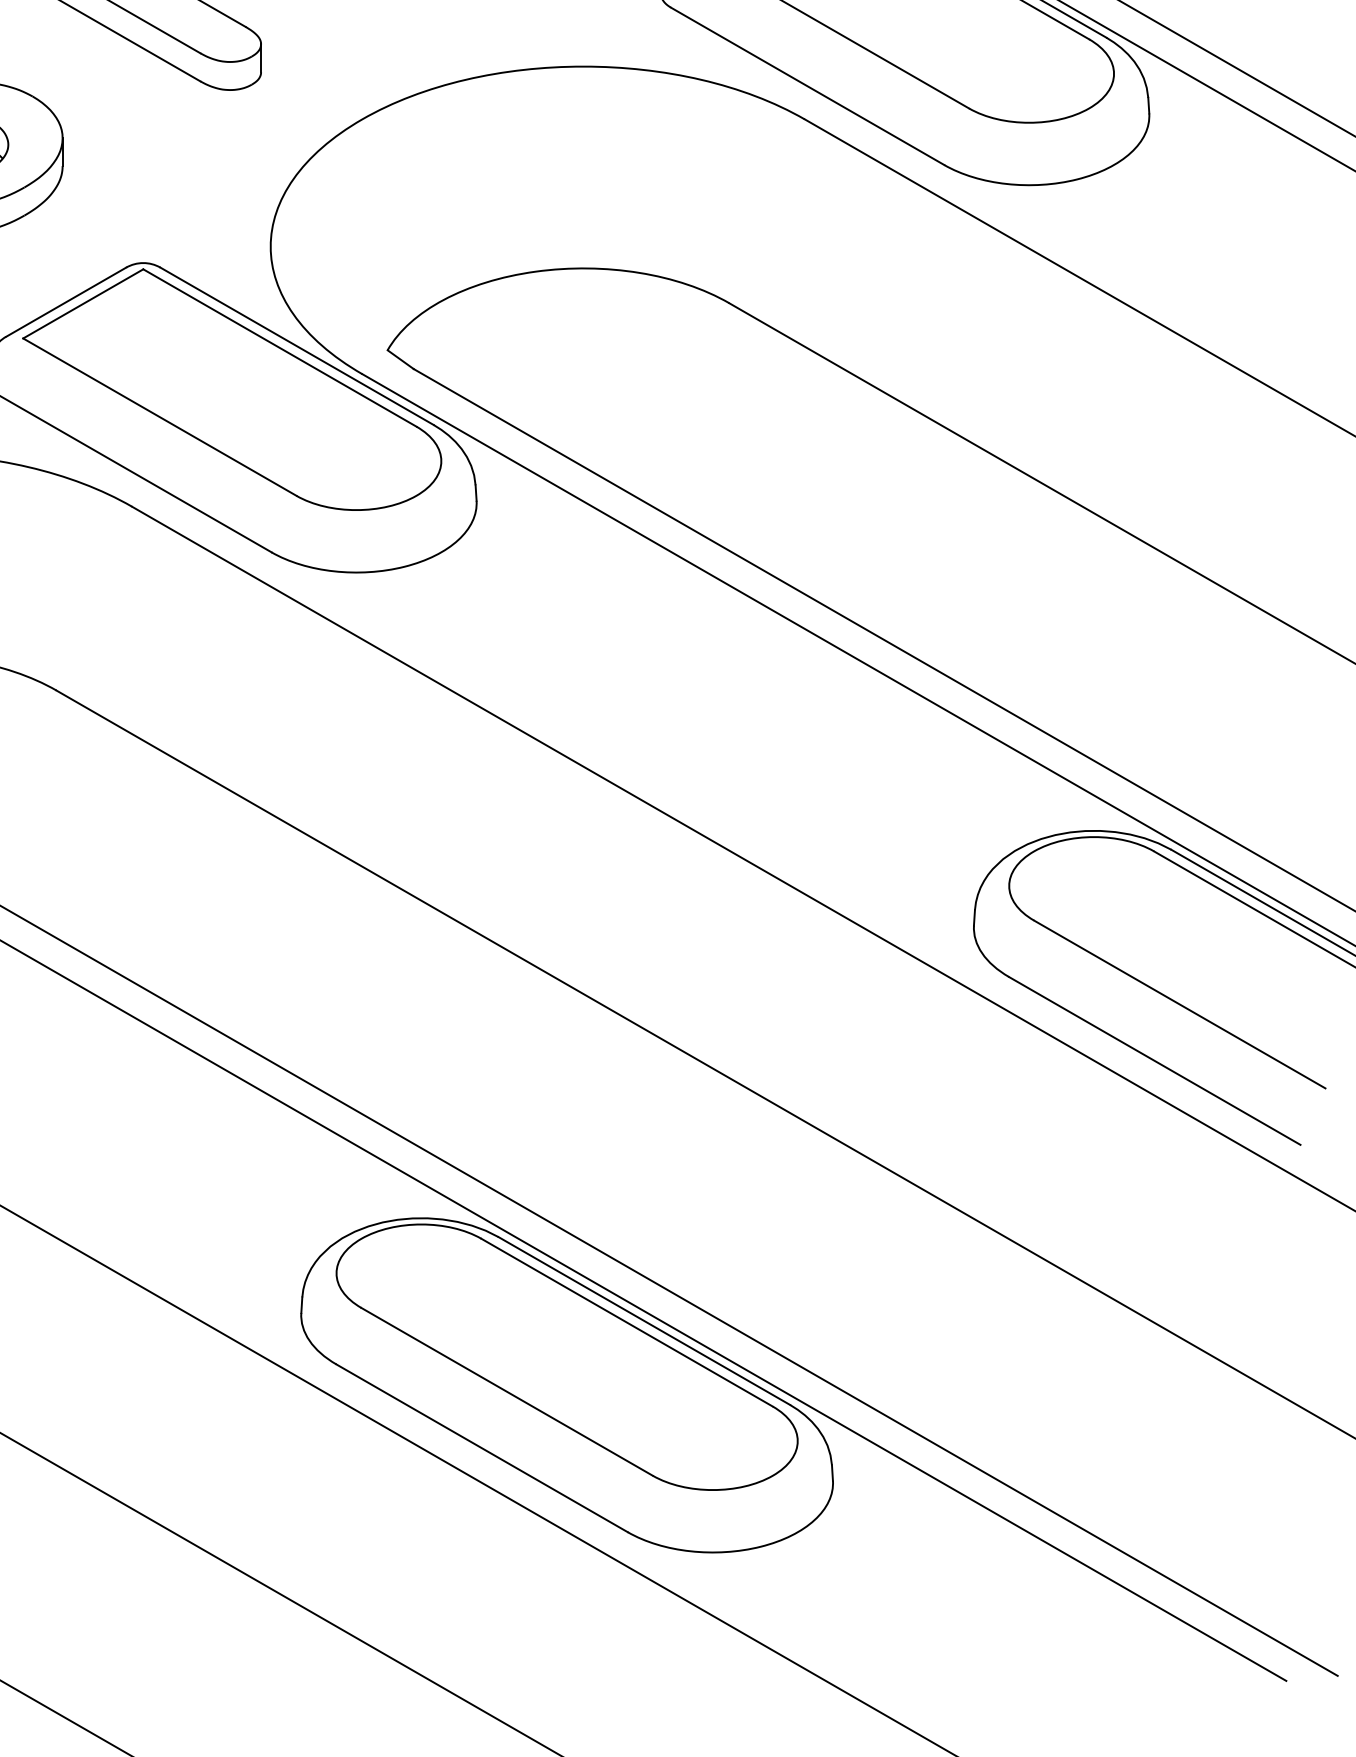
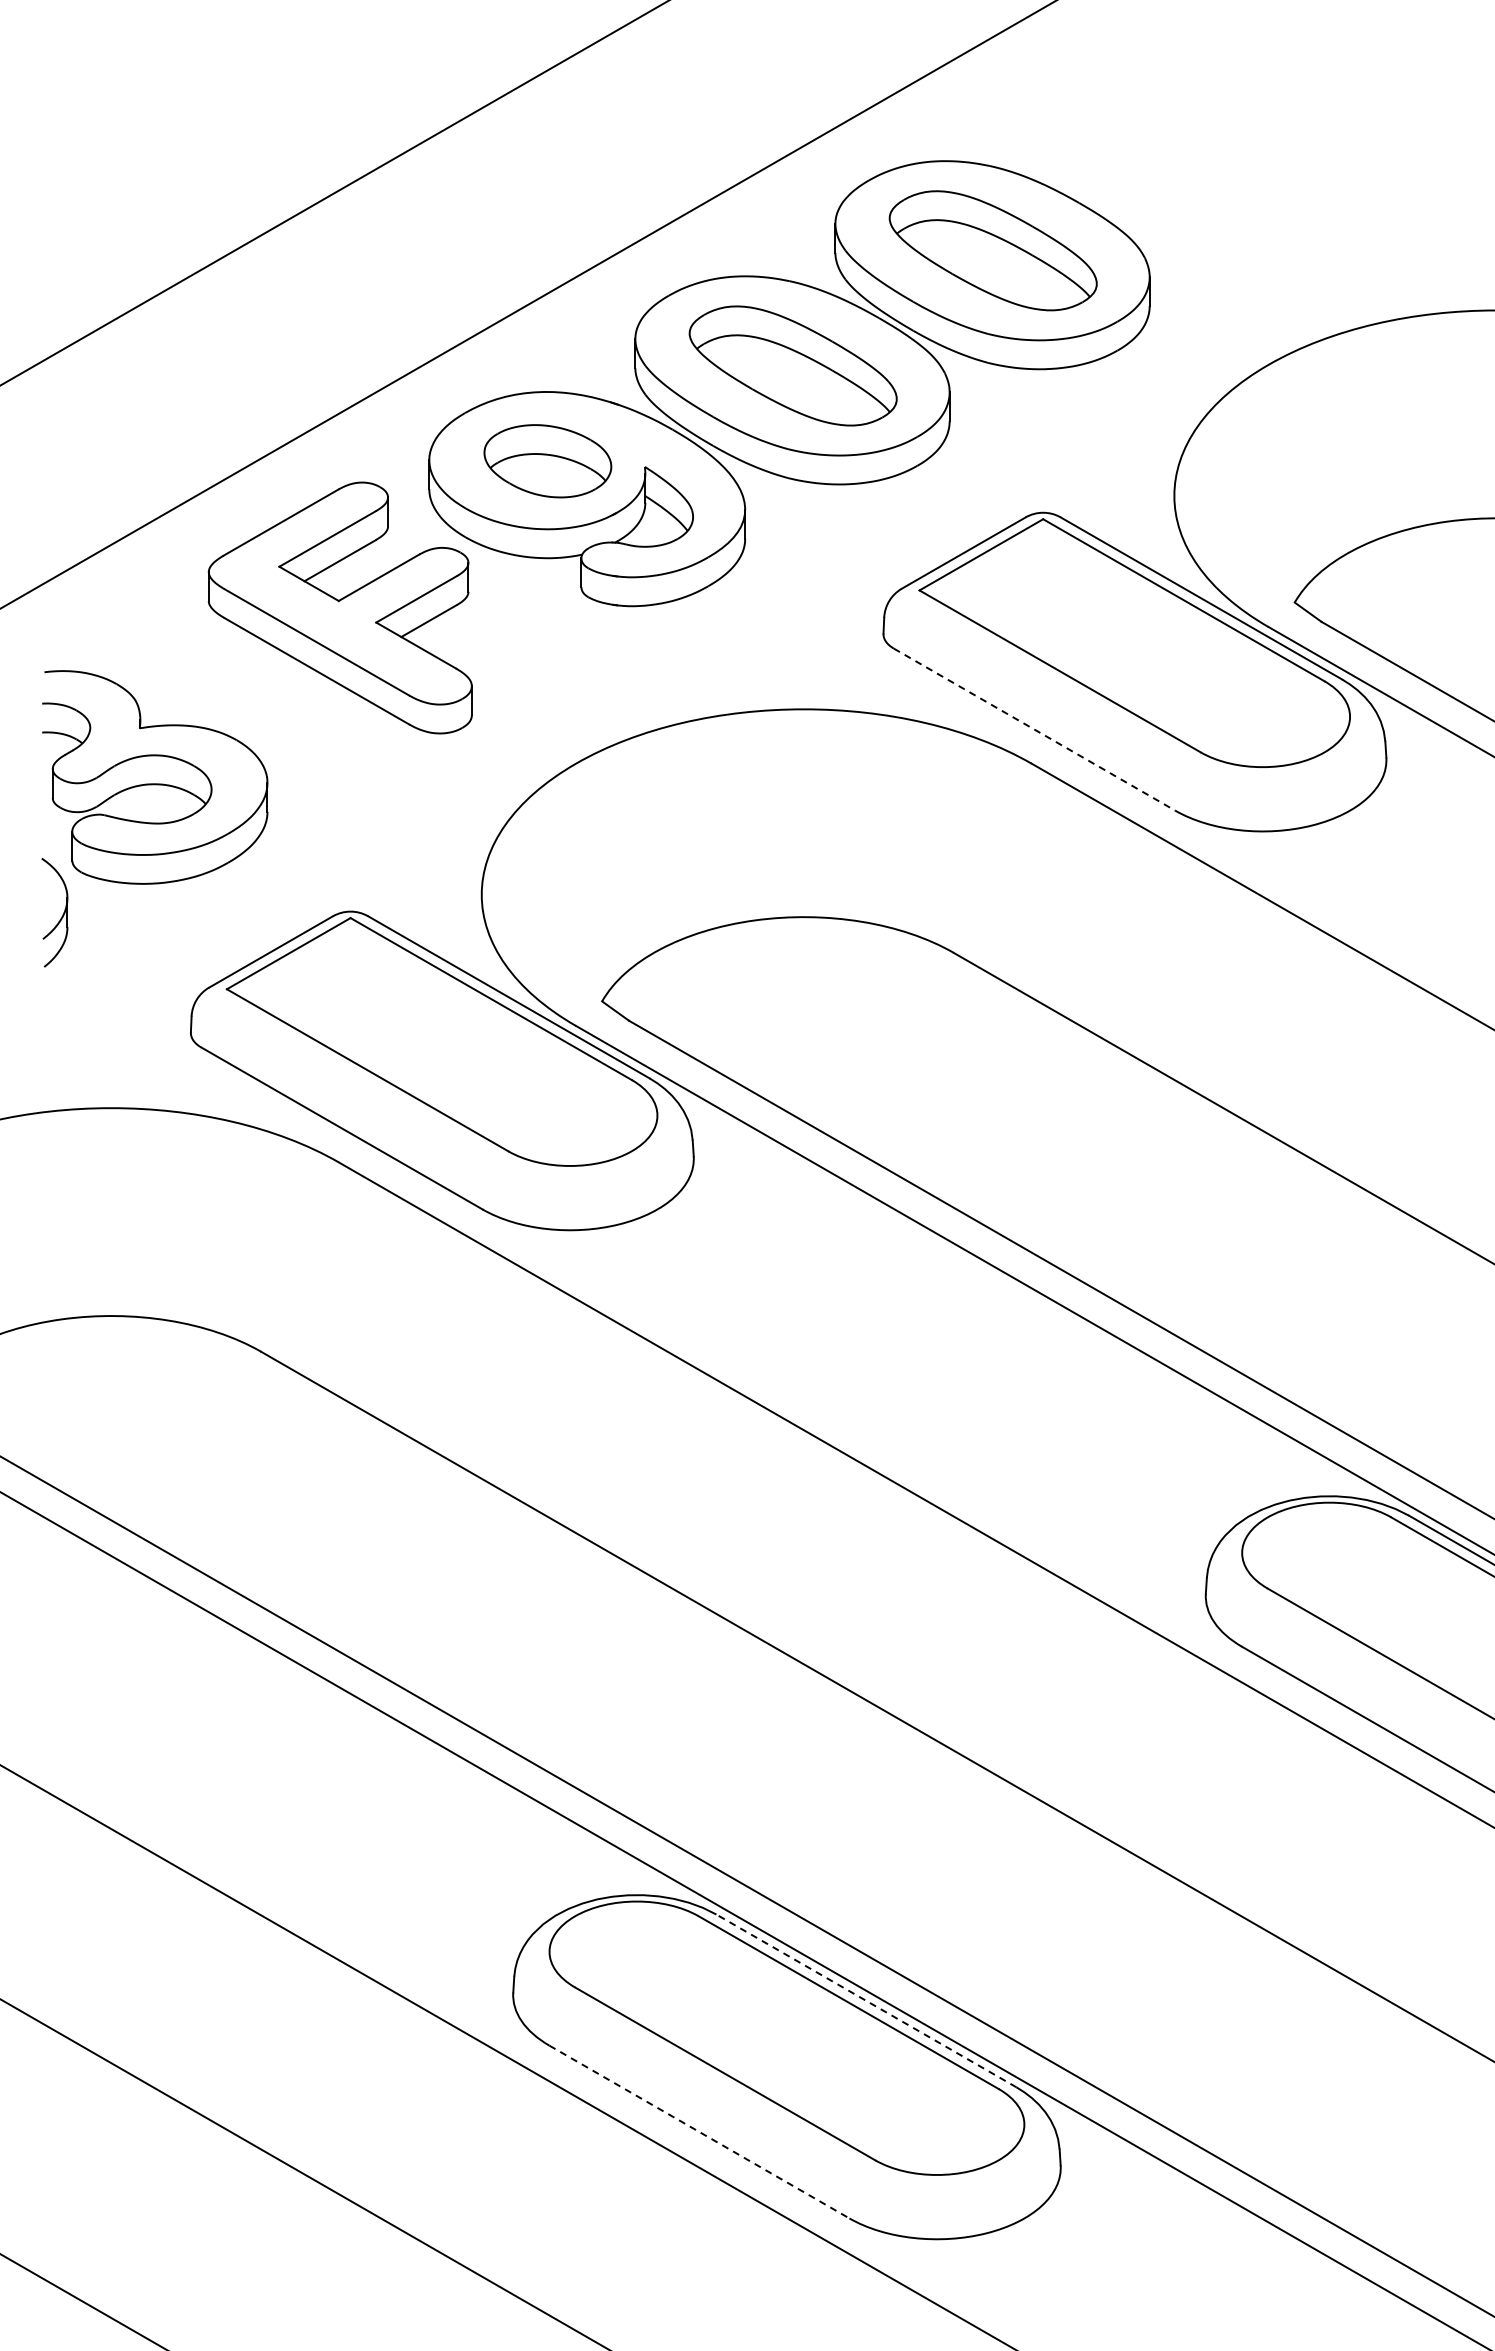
line: (807, 86) -> (1034, 729), solid -> dashed
line: (644, 1320) -> (866, 2000), solid -> dashed
line: (482, 1448) -> (699, 2132), solid -> dashed

